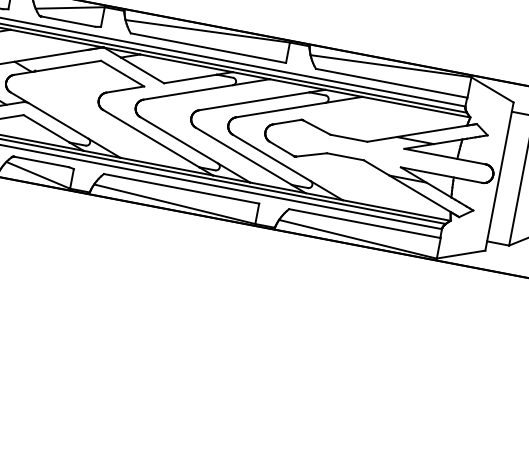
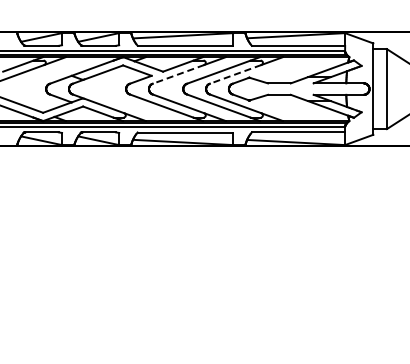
line: (188, 92) -> (178, 74), solid -> dashed
line: (280, 110) -> (235, 74), solid -> dashed

